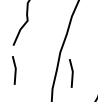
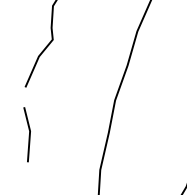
line: (71, 73) -> (136, 140), removed

